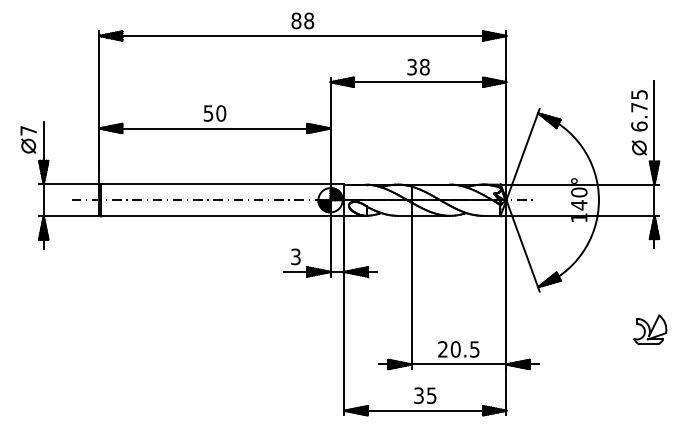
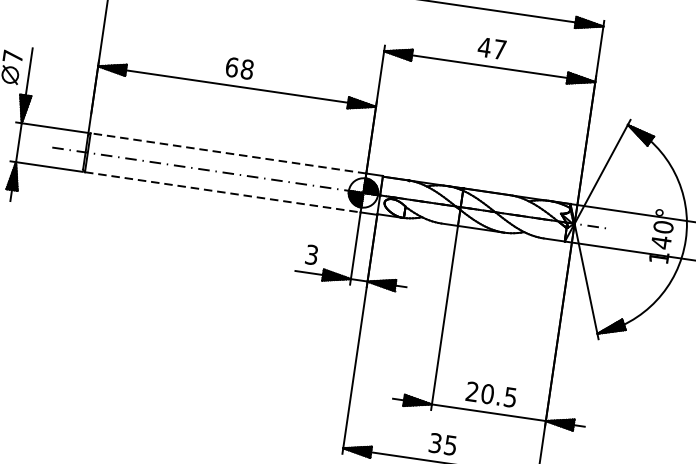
text: (417, 66) -> (491, 47), 38 -> 47
text: (214, 113) -> (239, 68), 50 -> 68
line: (215, 184) -> (227, 153), solid -> dashed
line: (215, 216) -> (222, 192), solid -> dashed

